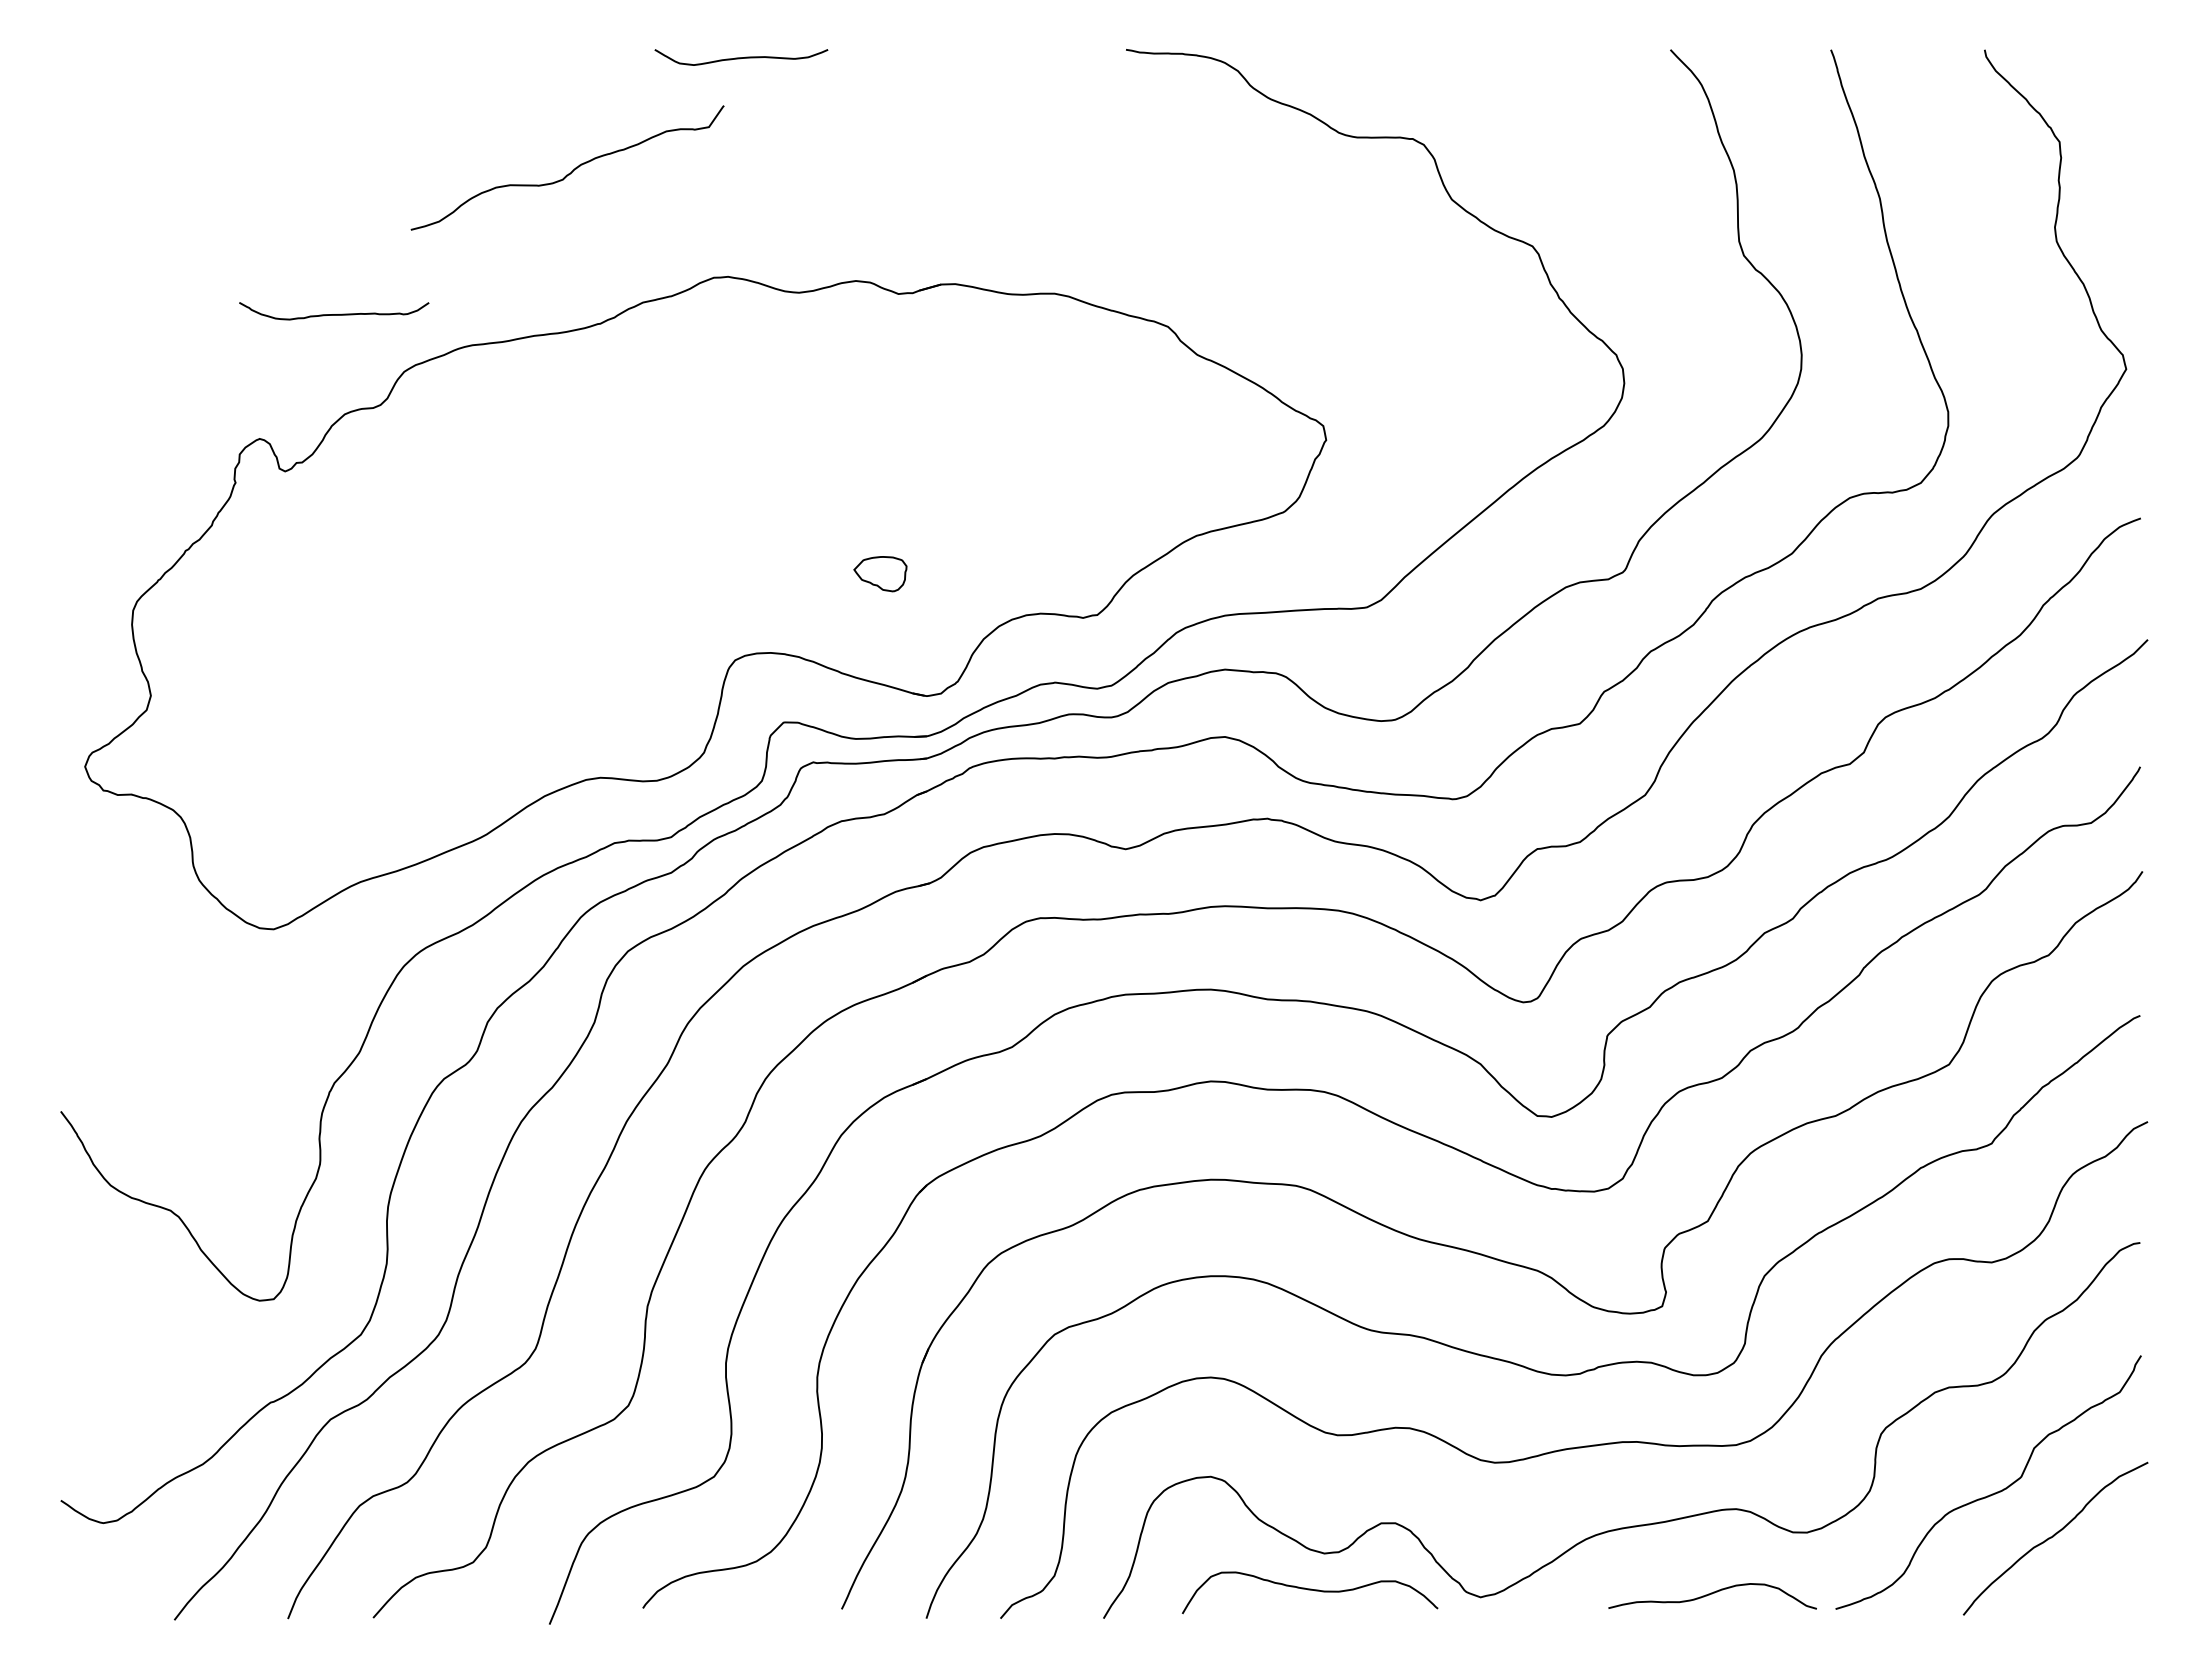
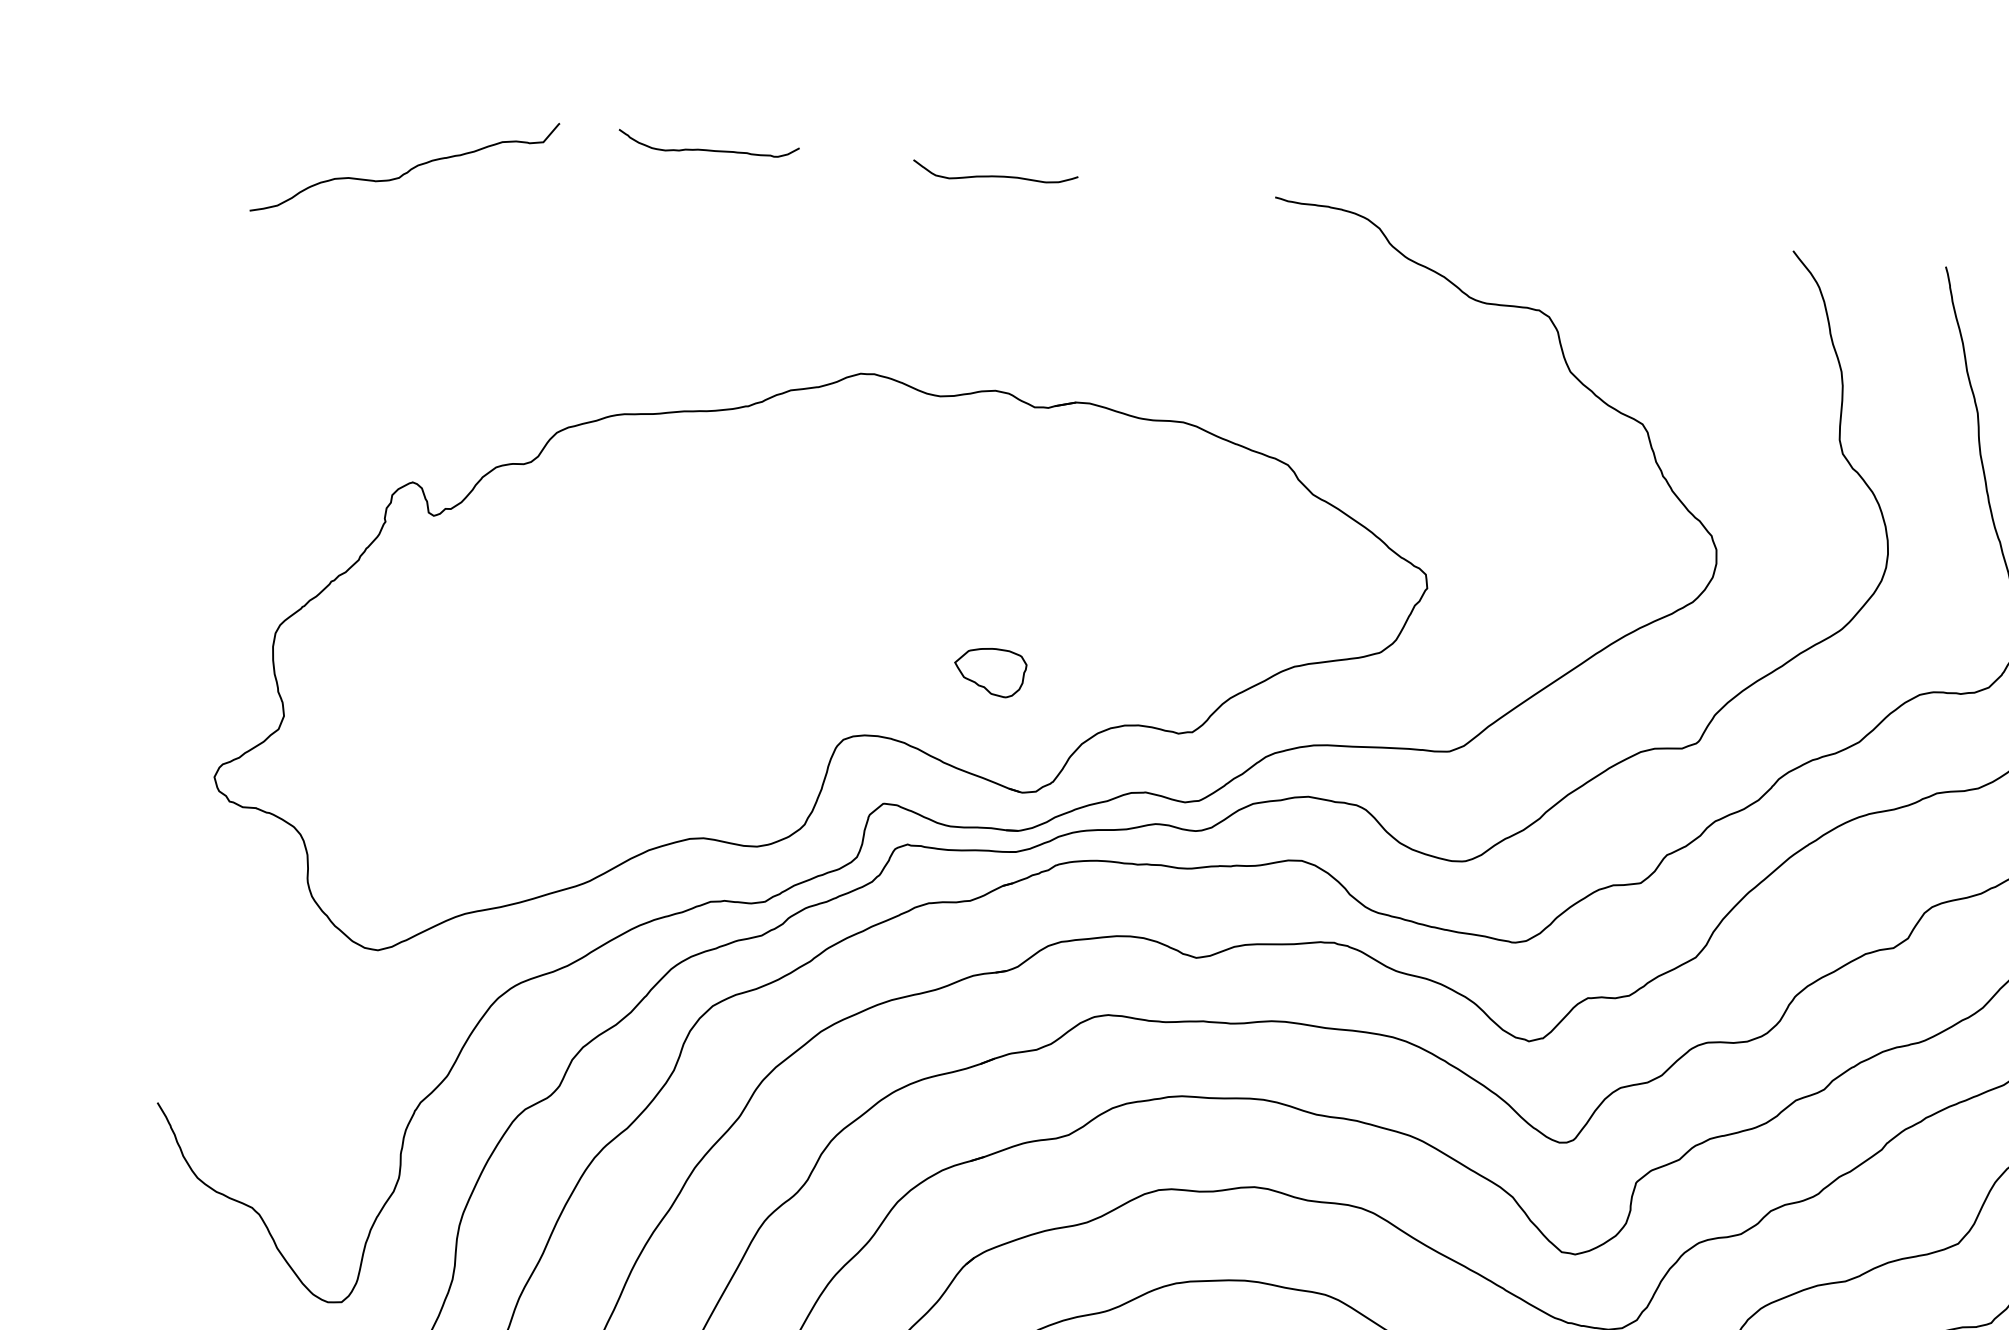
curve: (741, 57) -> (995, 175), moved
curve: (571, 171) -> (408, 170), moved
curve: (334, 314) -> (708, 150), moved
part: (880, 573) -> (990, 671), size x1.43

